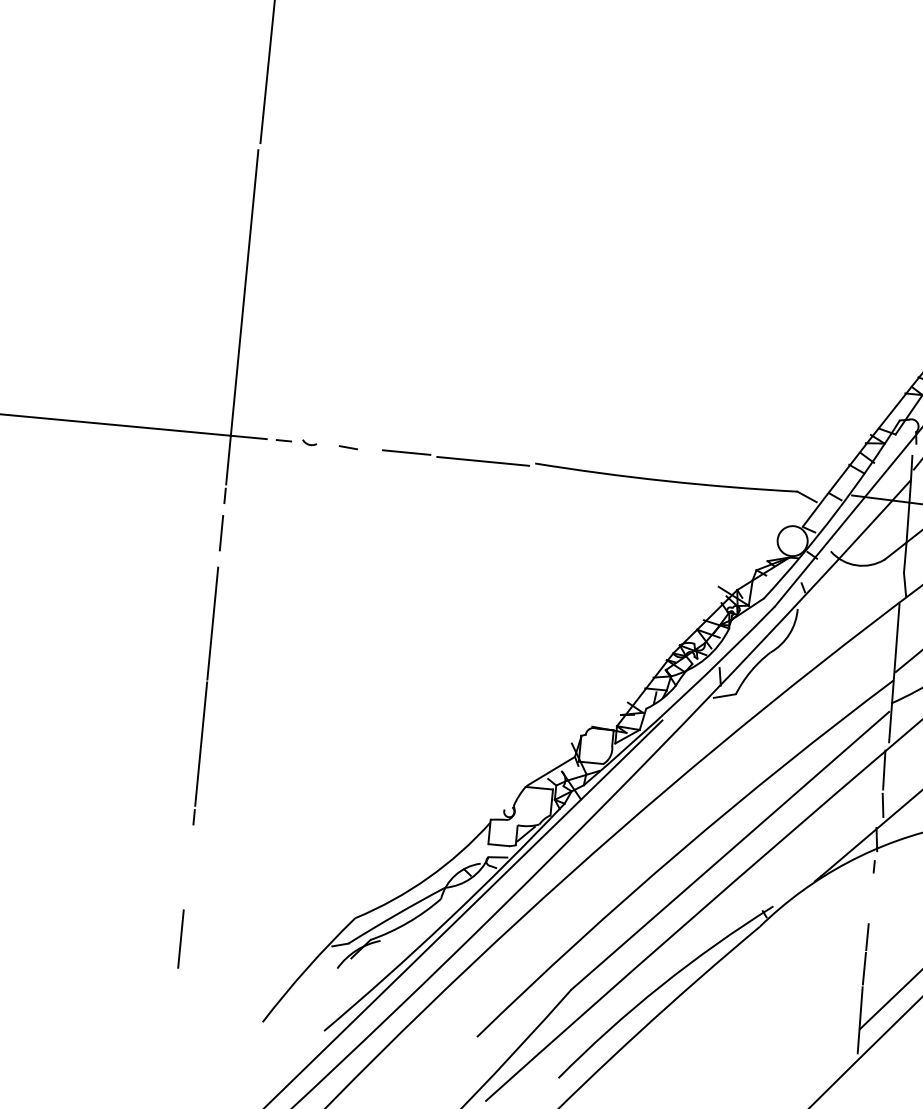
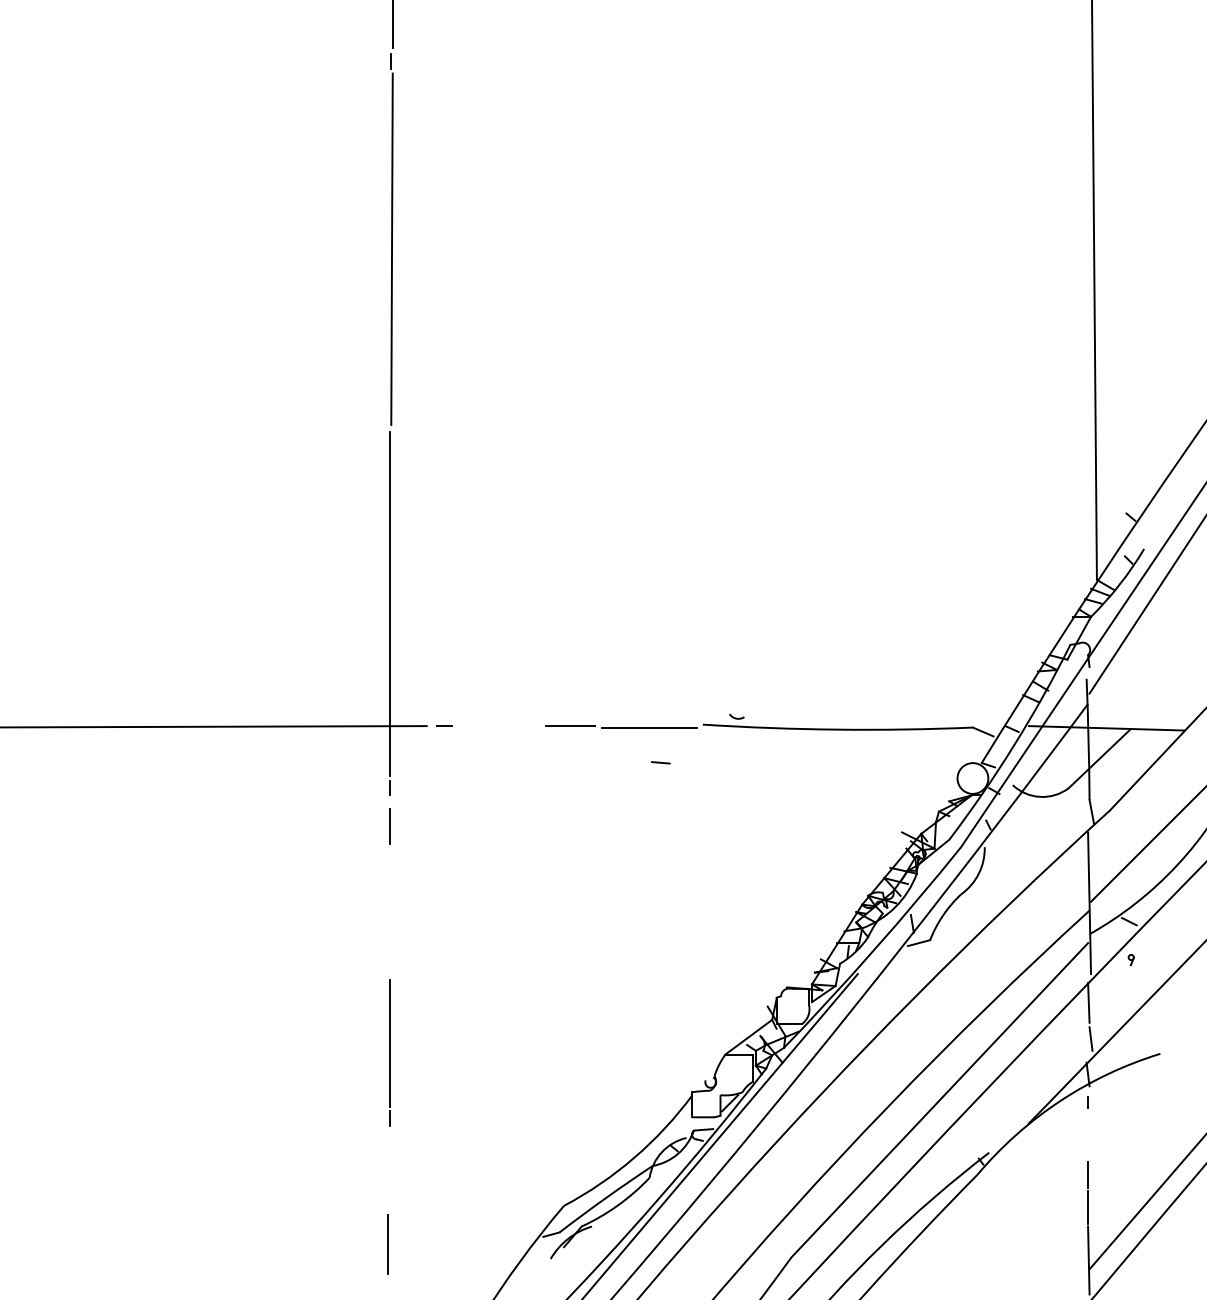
arc: (309, 443) -> (736, 717), moved
line: (348, 447) -> (660, 762), moved
line: (212, 623) -> (389, 919), removed

